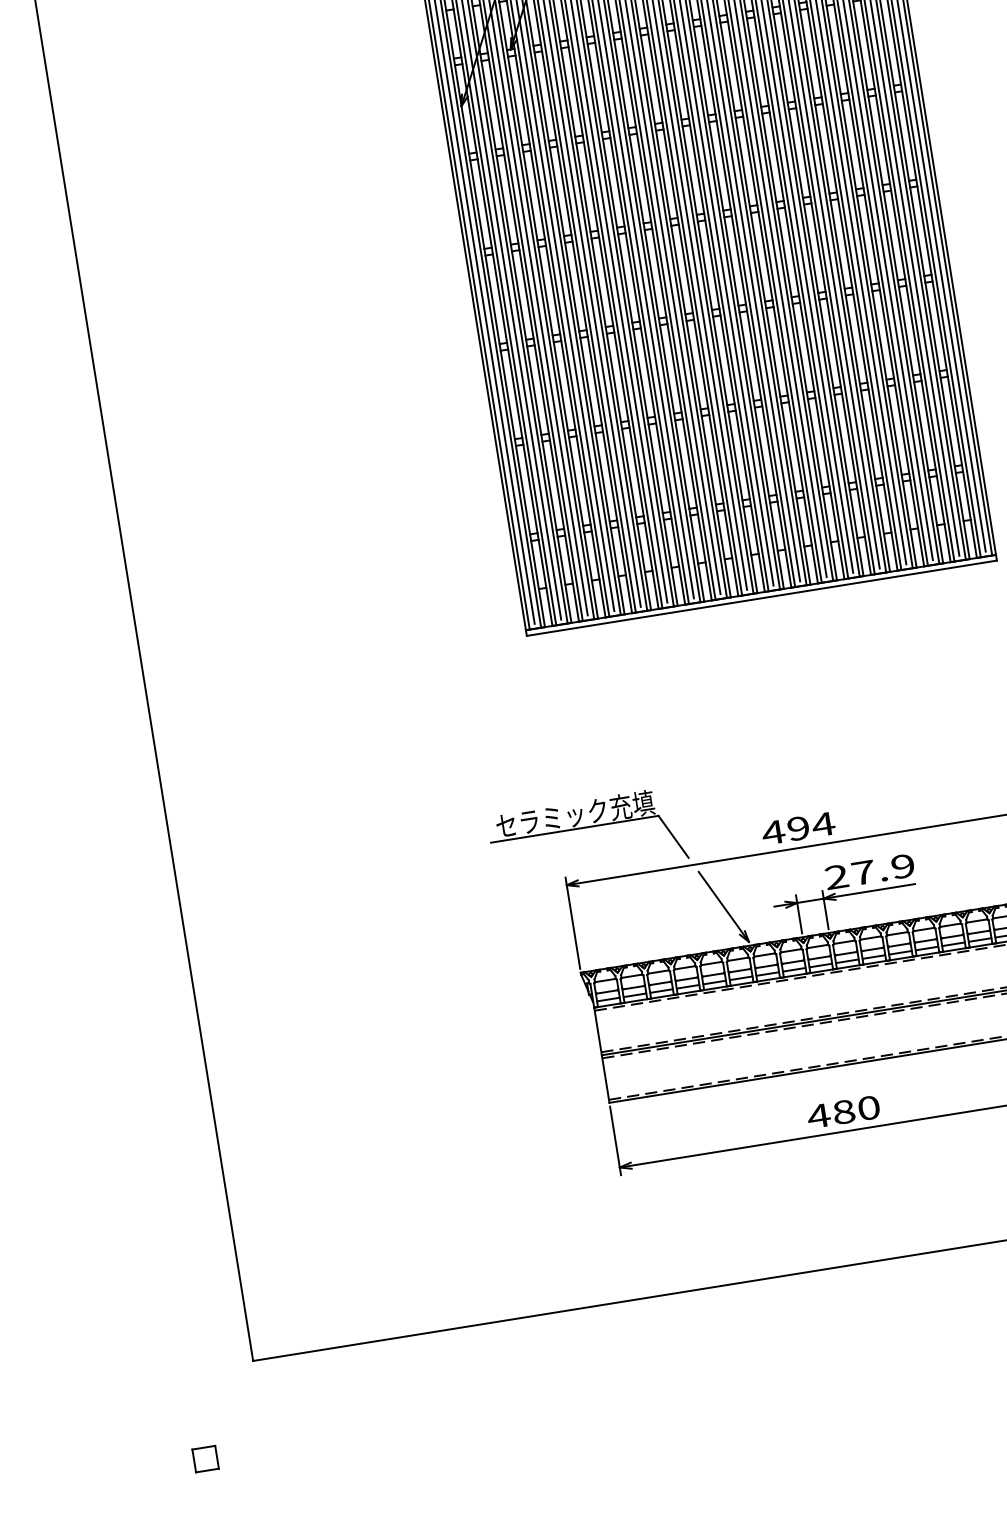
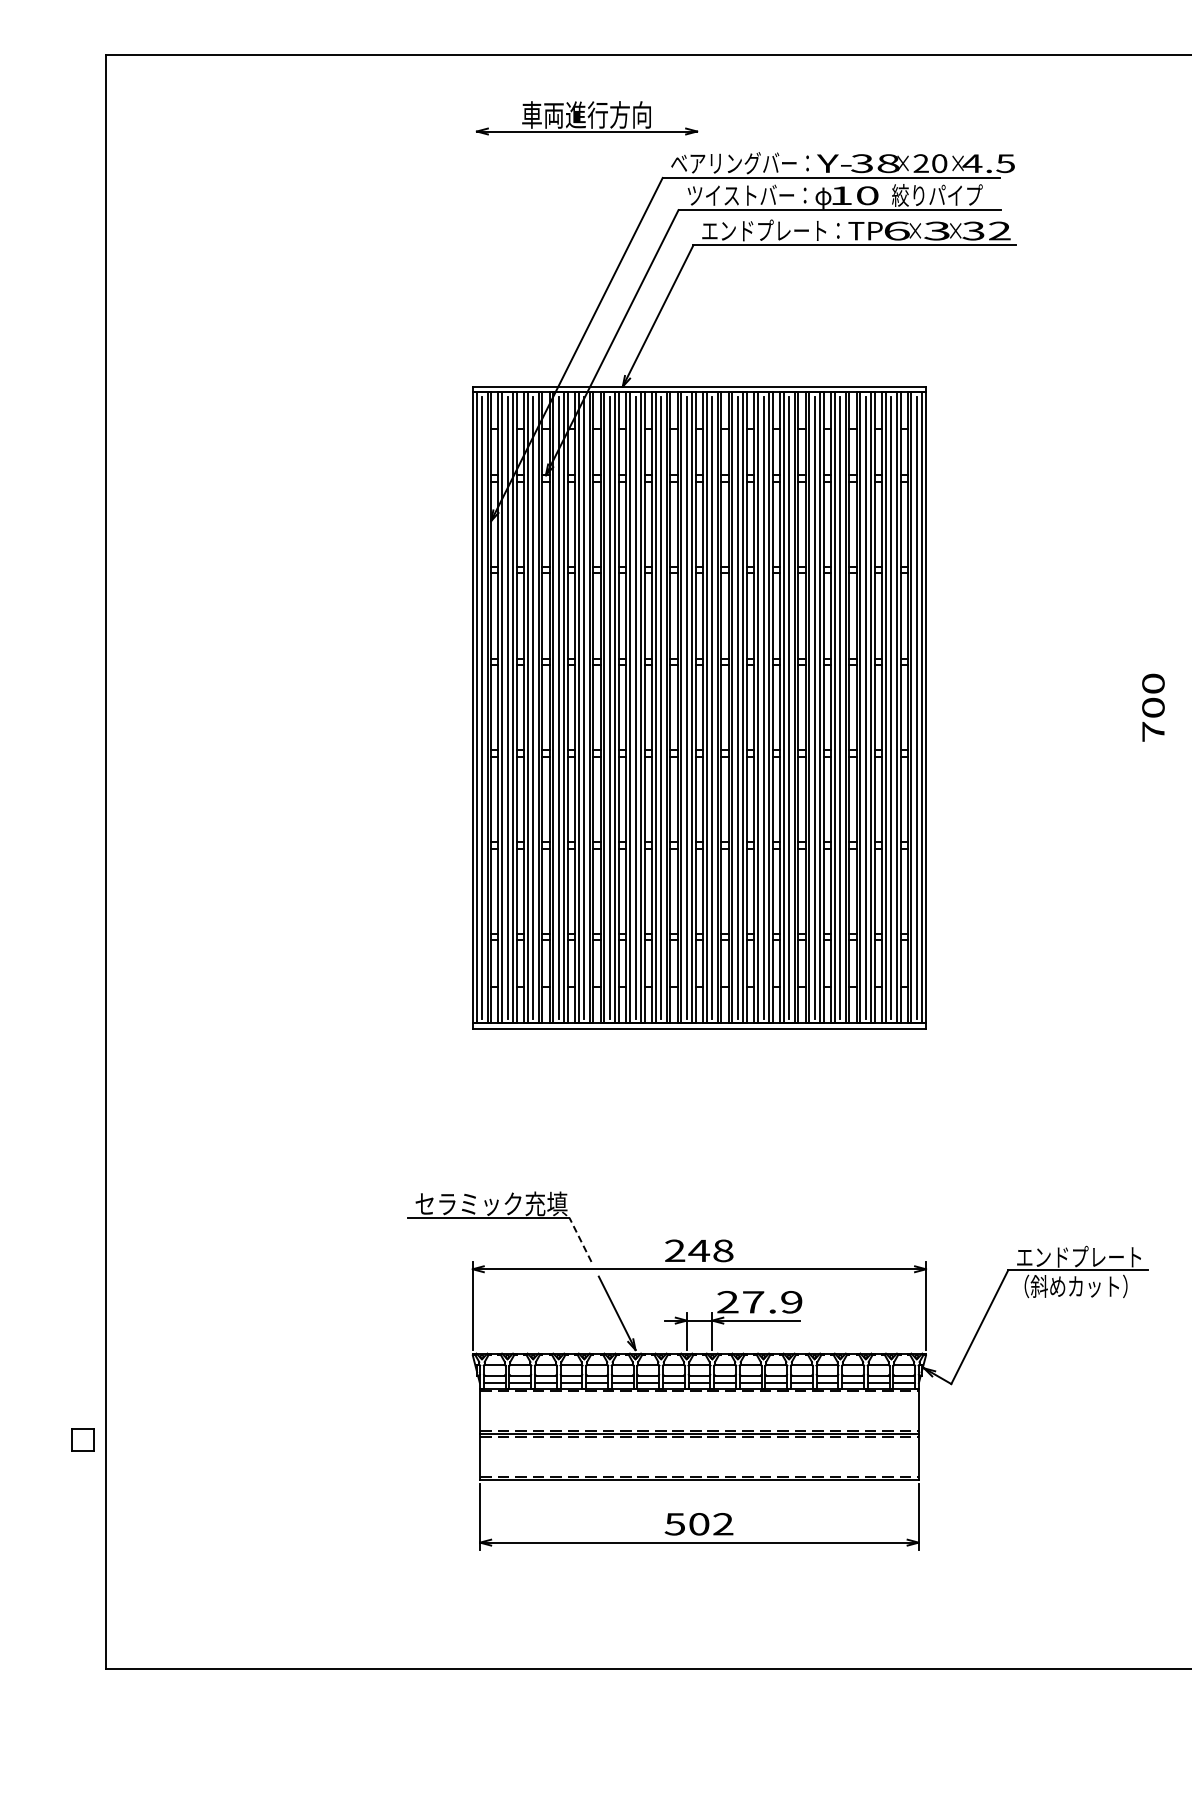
text: (798, 828) -> (699, 1250), 494 -> 248
line: (673, 836) -> (580, 1239), solid -> dashed
text: (843, 1112) -> (698, 1524), 480 -> 502
part: (205, 1458) -> (82, 1439), moved

